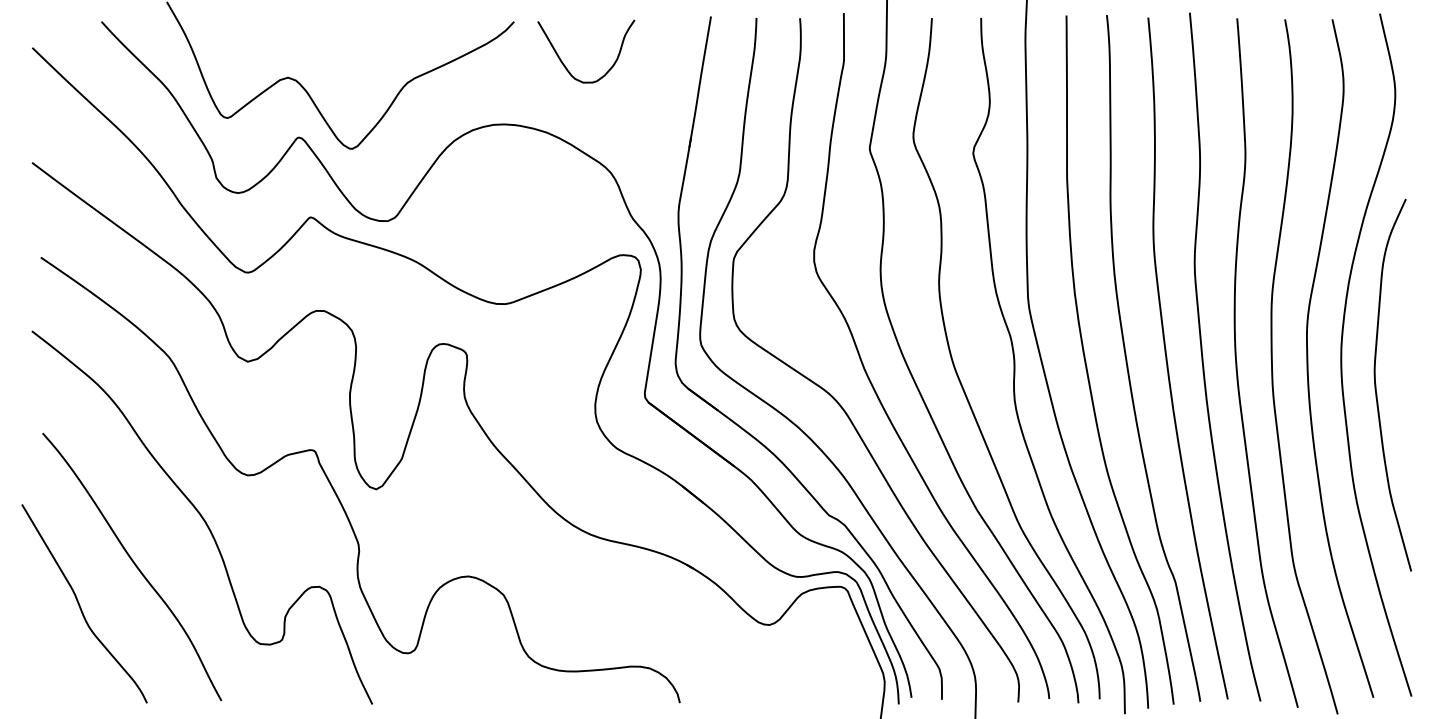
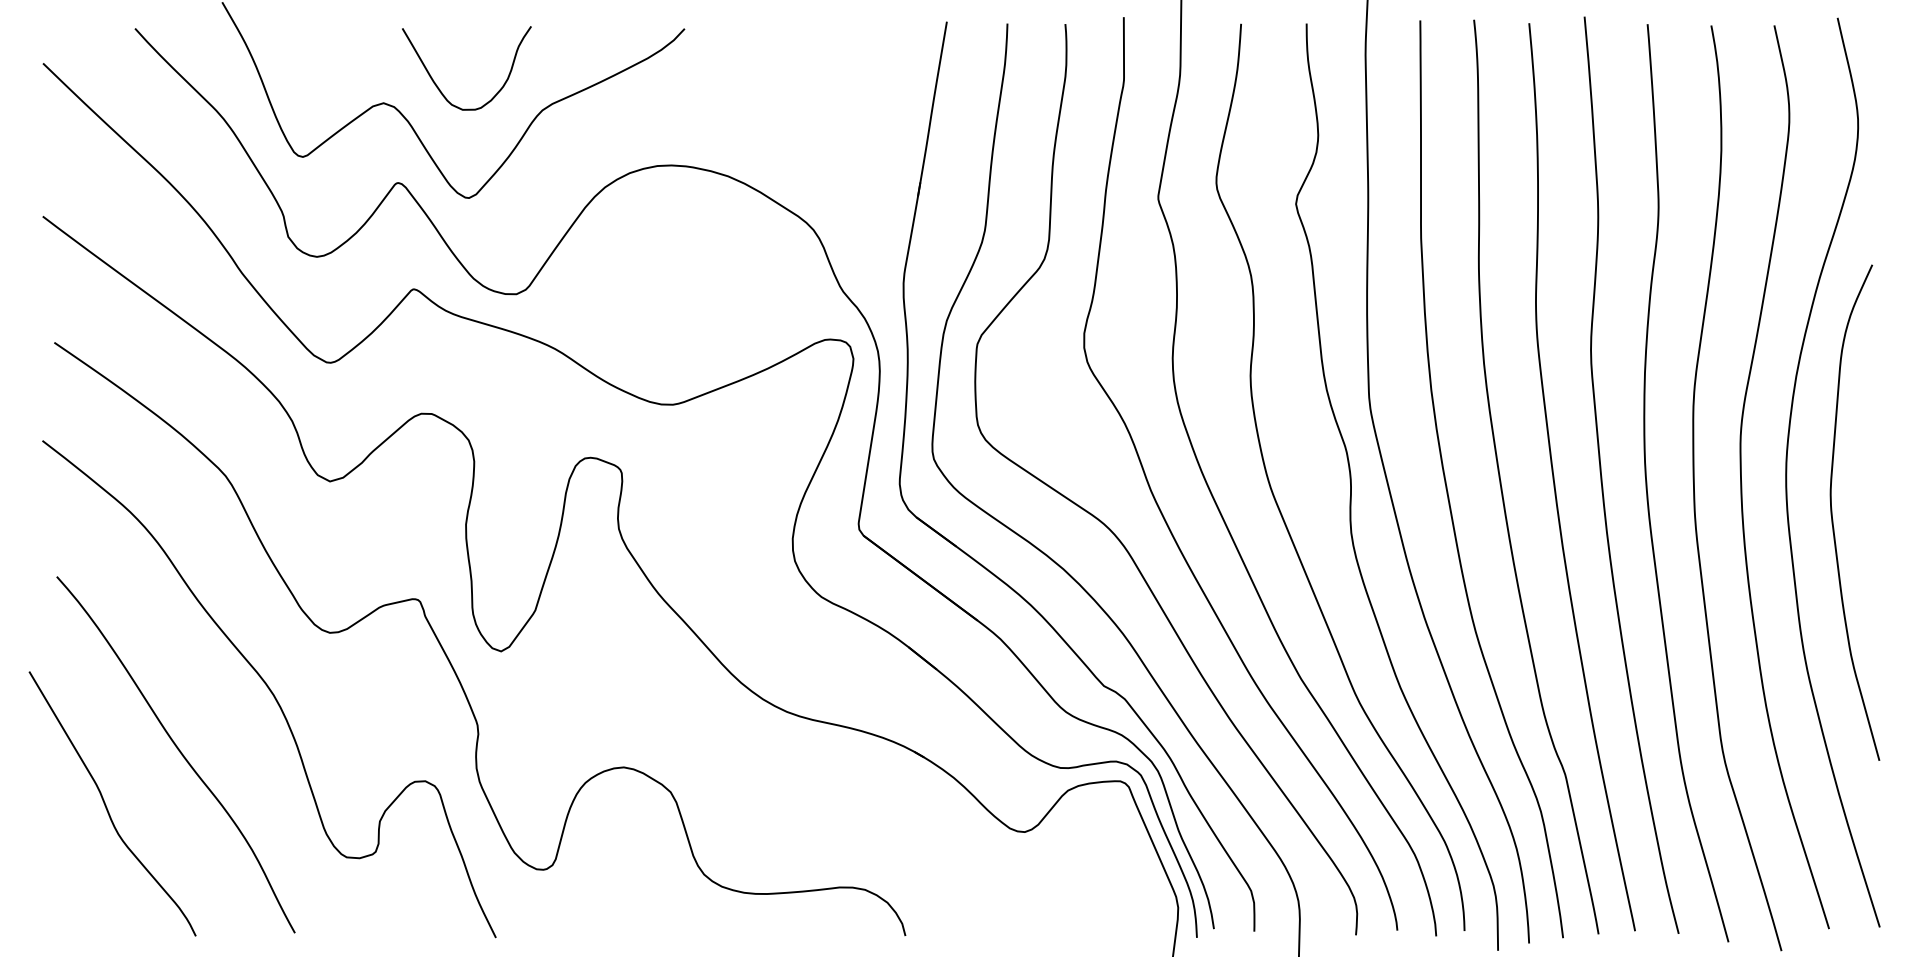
curve: (565, 65) -> (438, 86), moved

